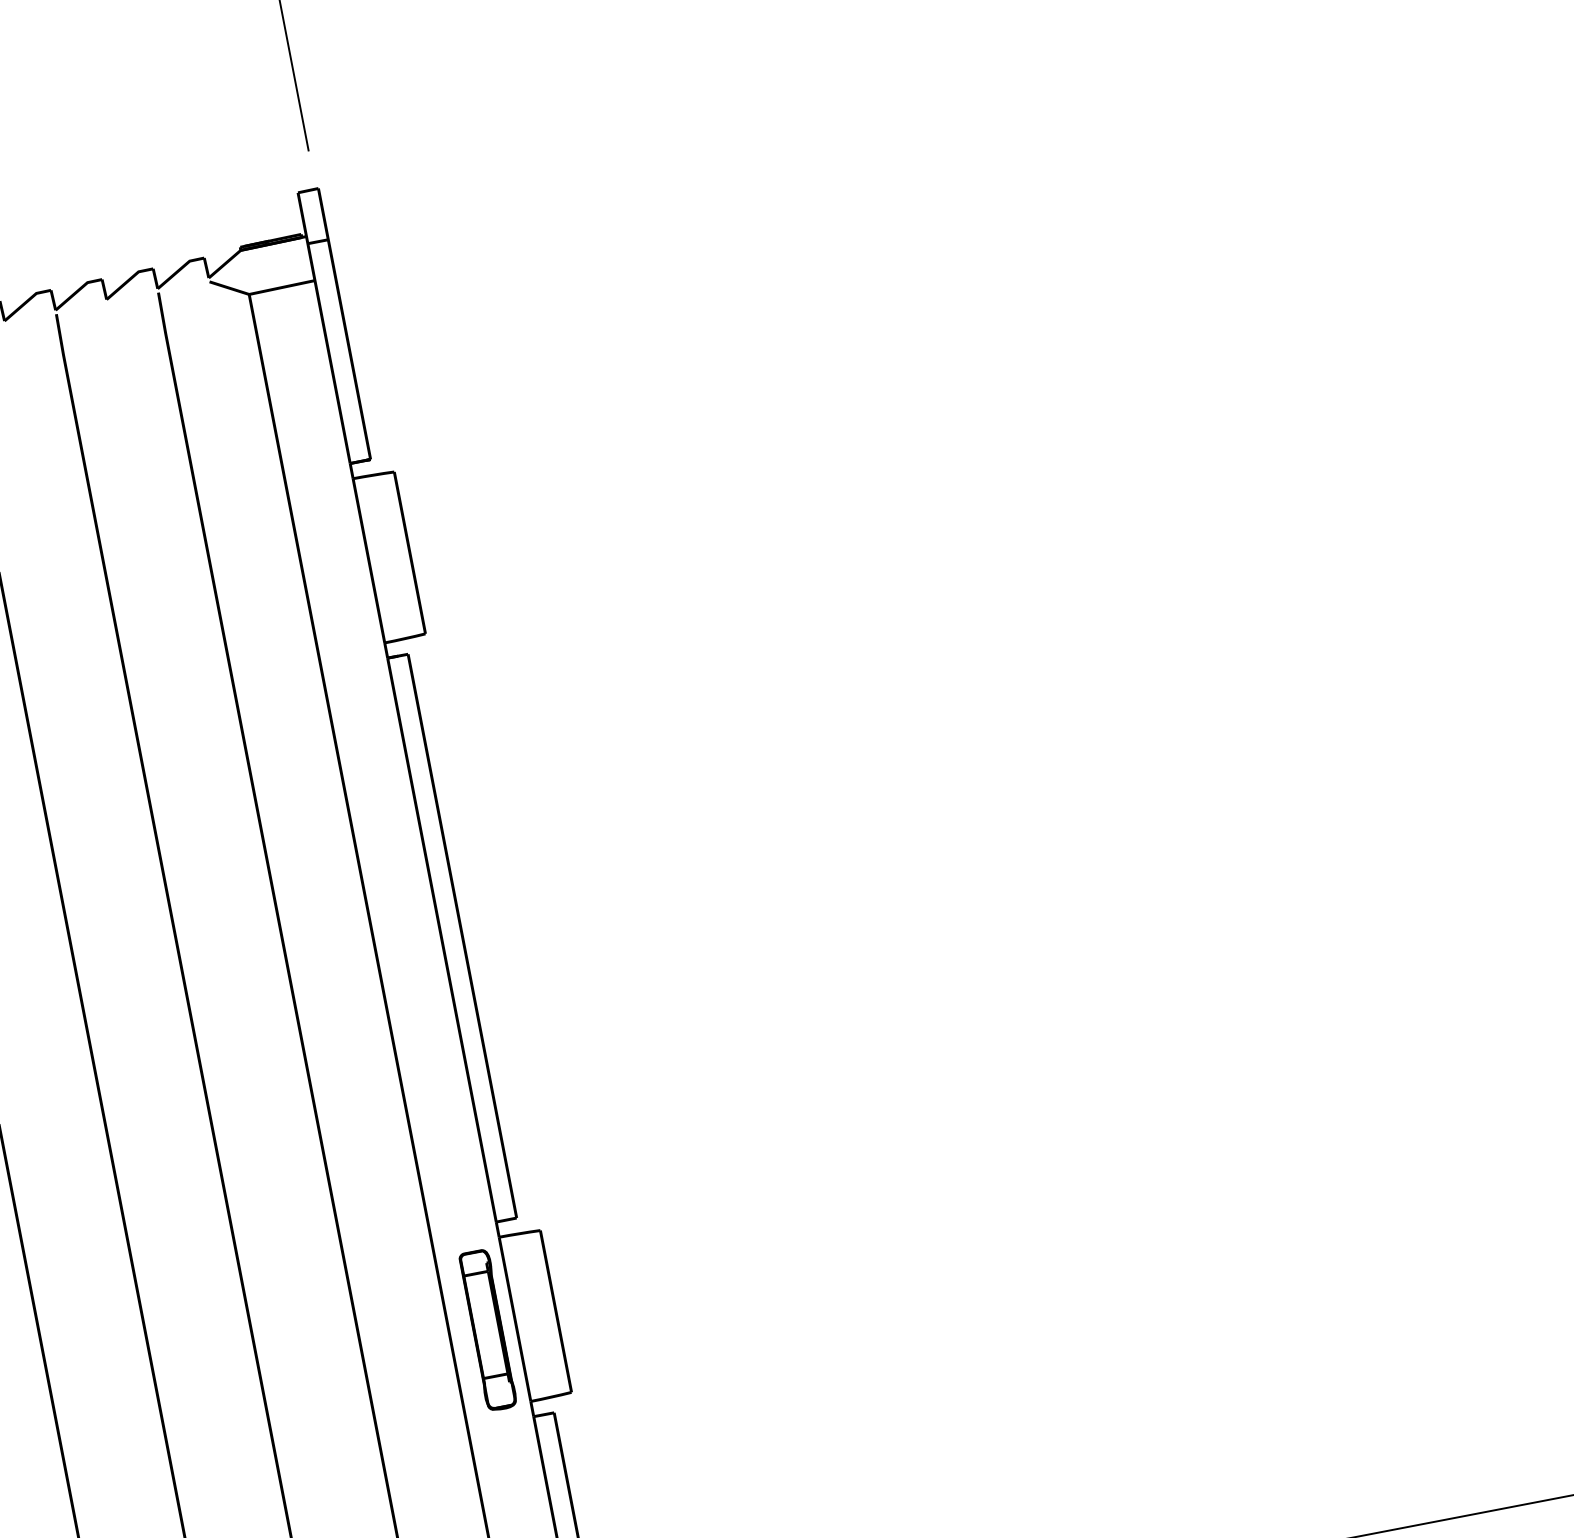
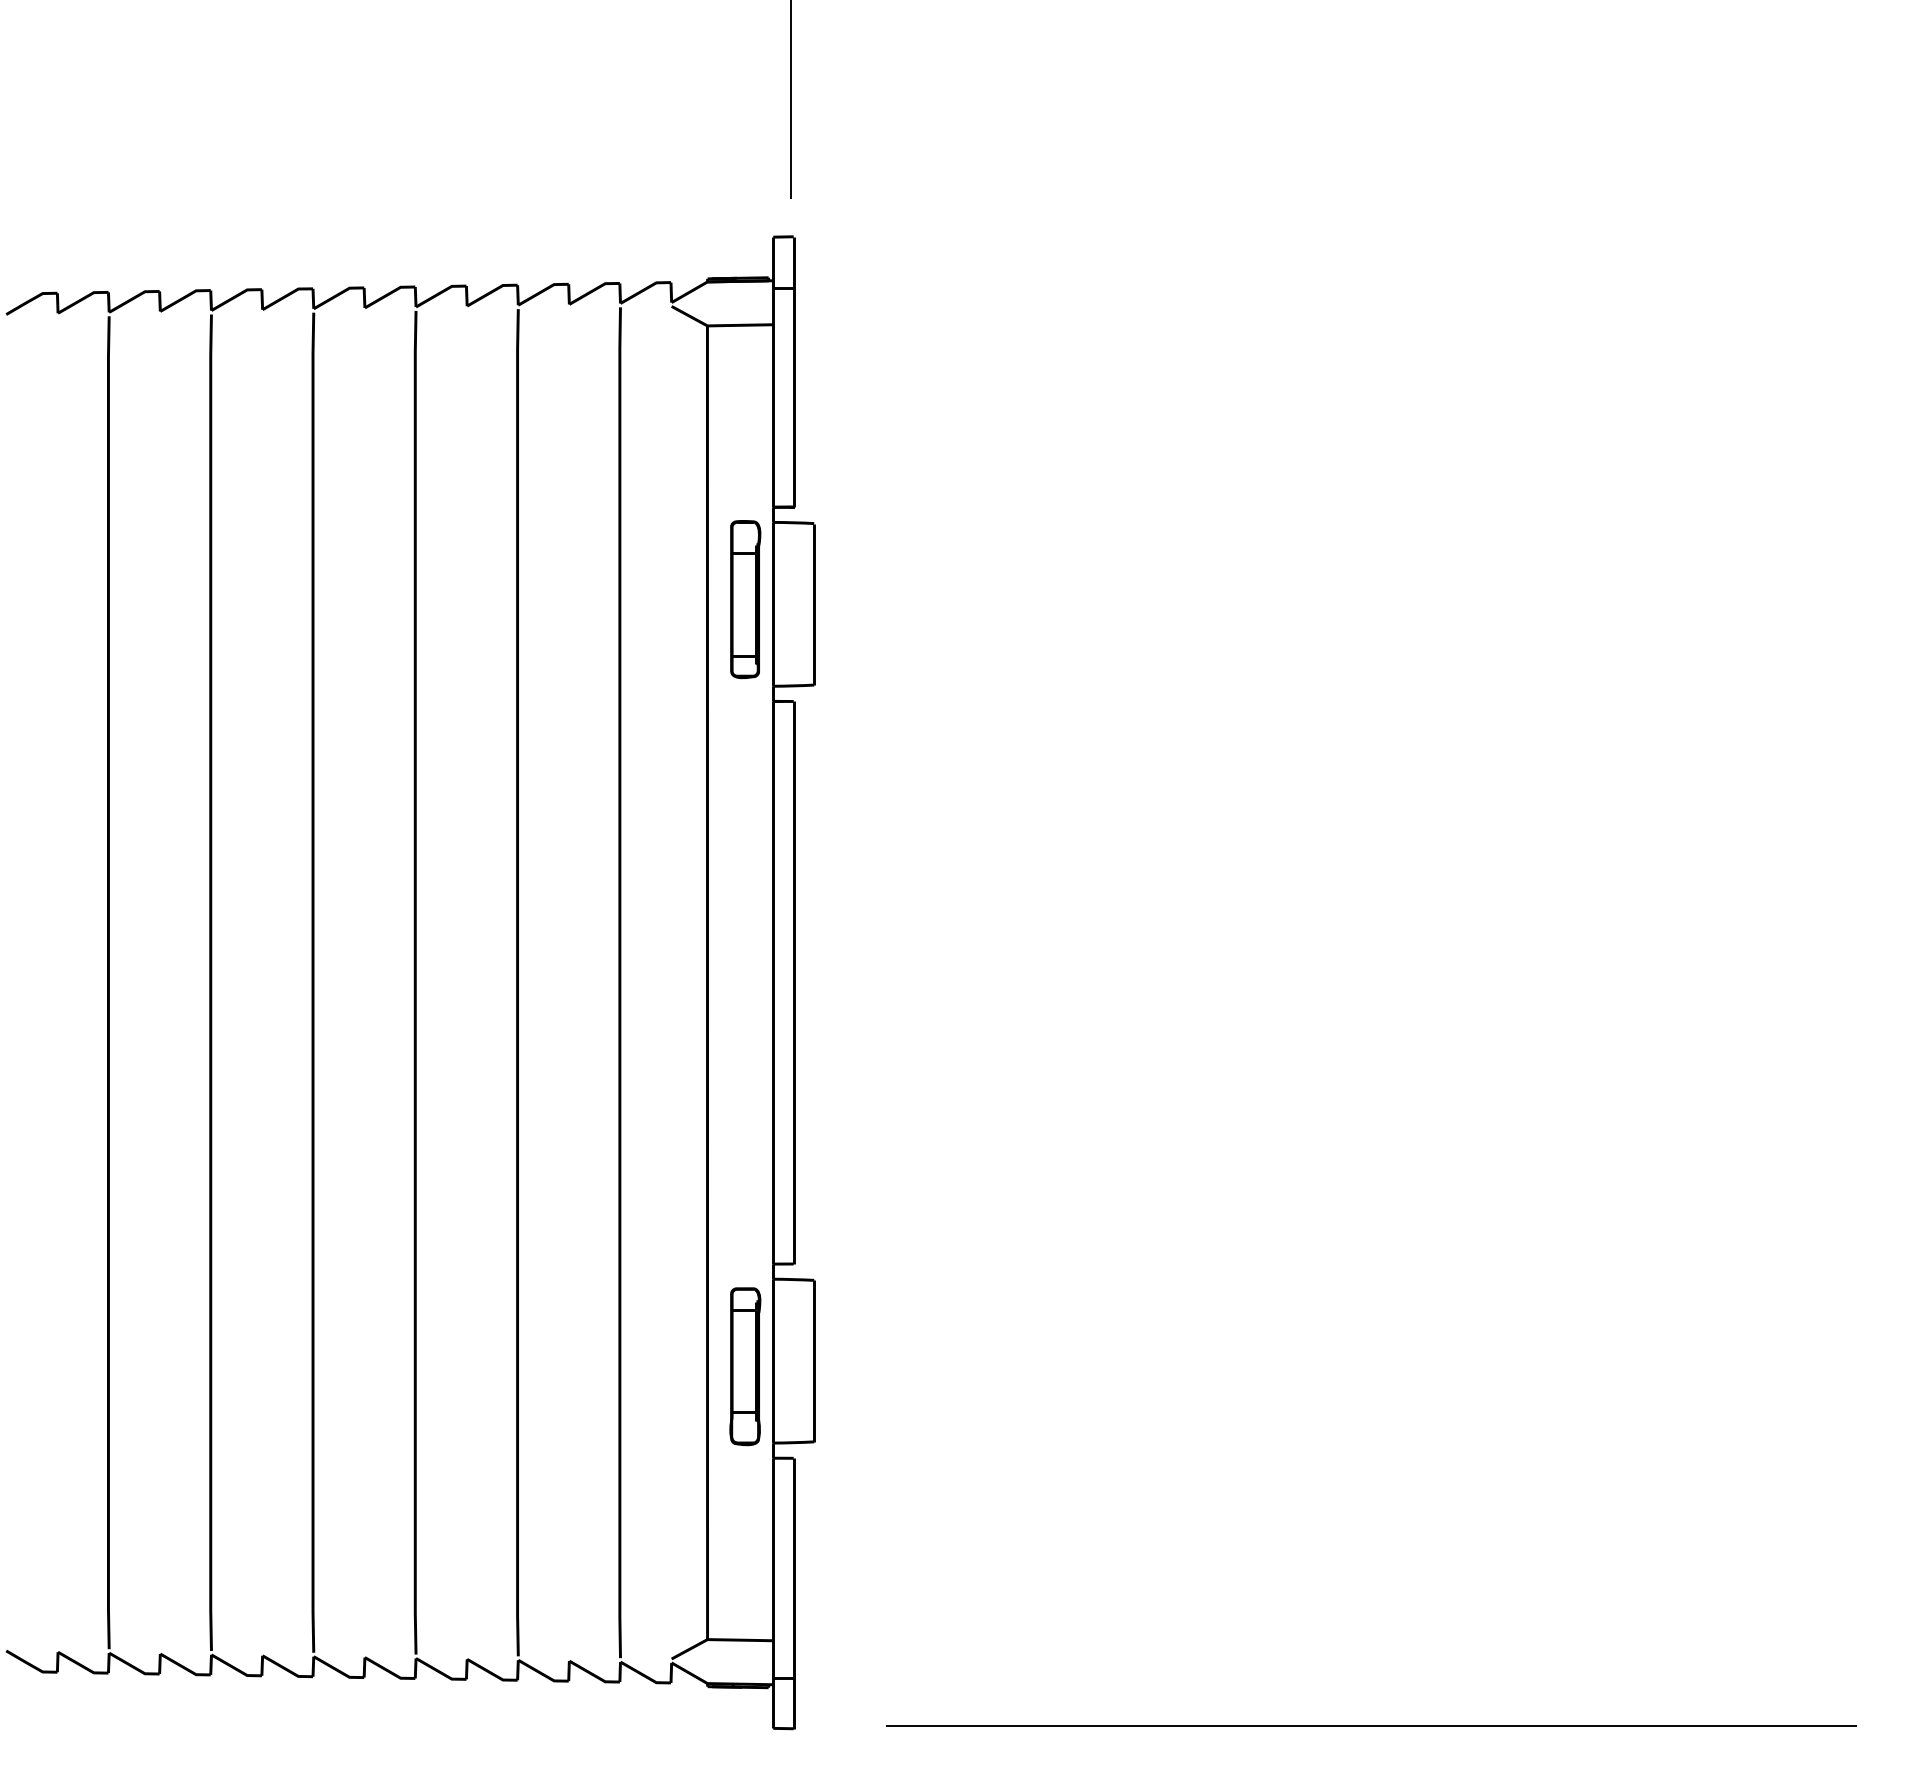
part: (340, 561) -> (745, 599), added

